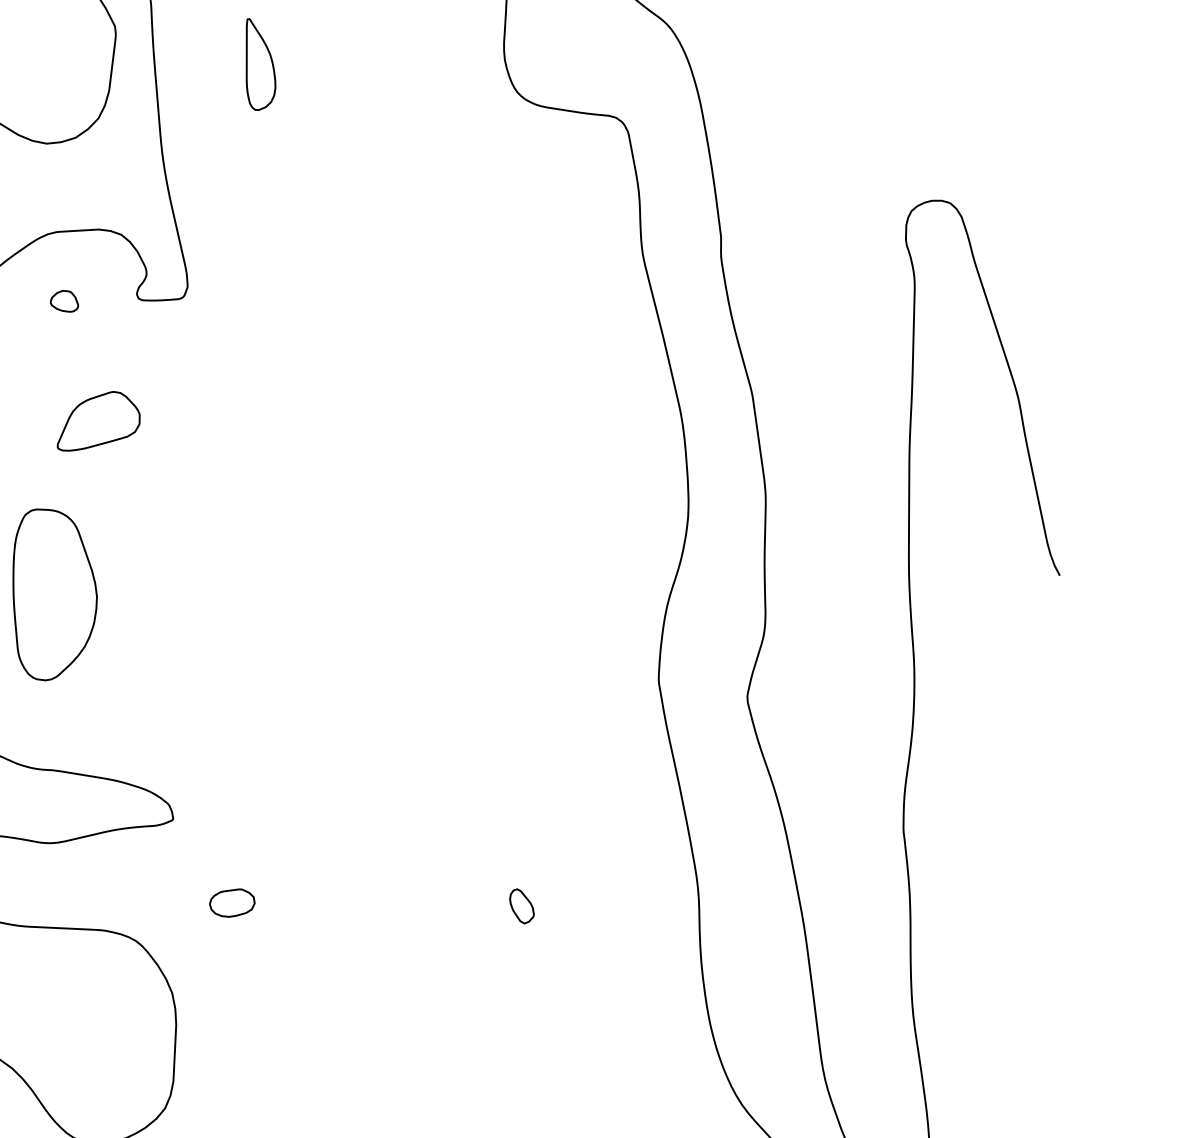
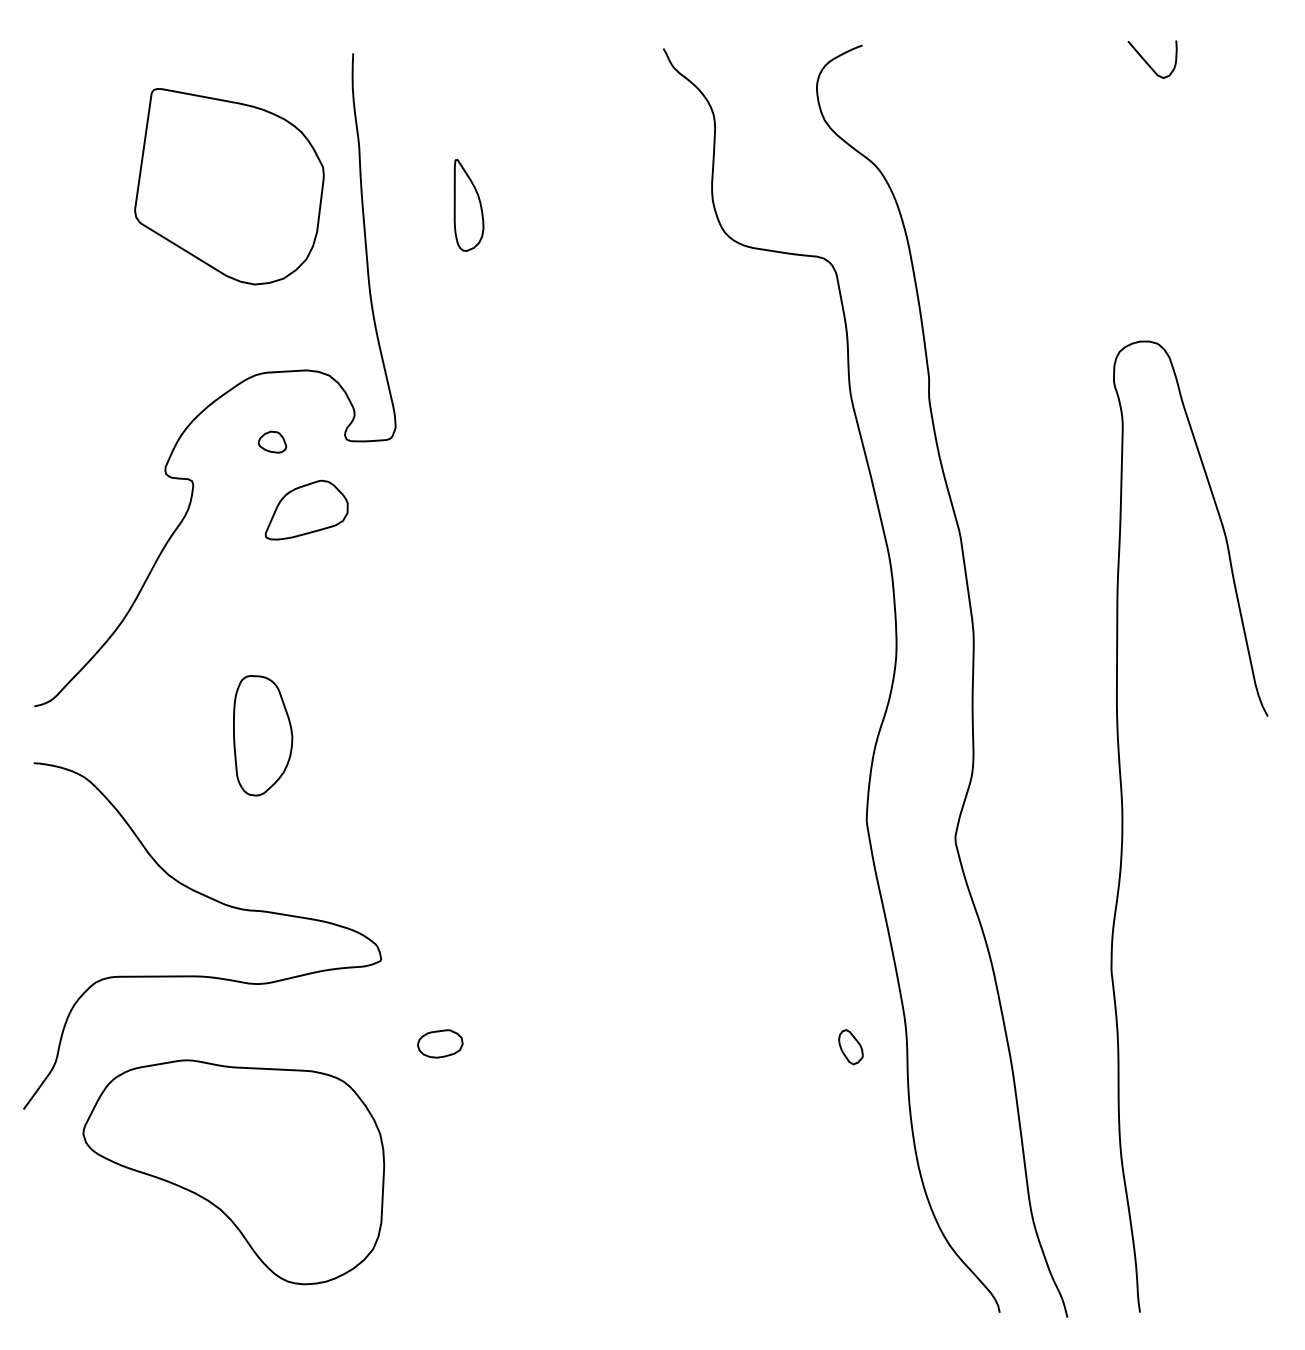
part: (98, 420) -> (306, 509), moved
part: (54, 594) -> (262, 735), size x0.7
part: (521, 906) -> (850, 1047), moved

